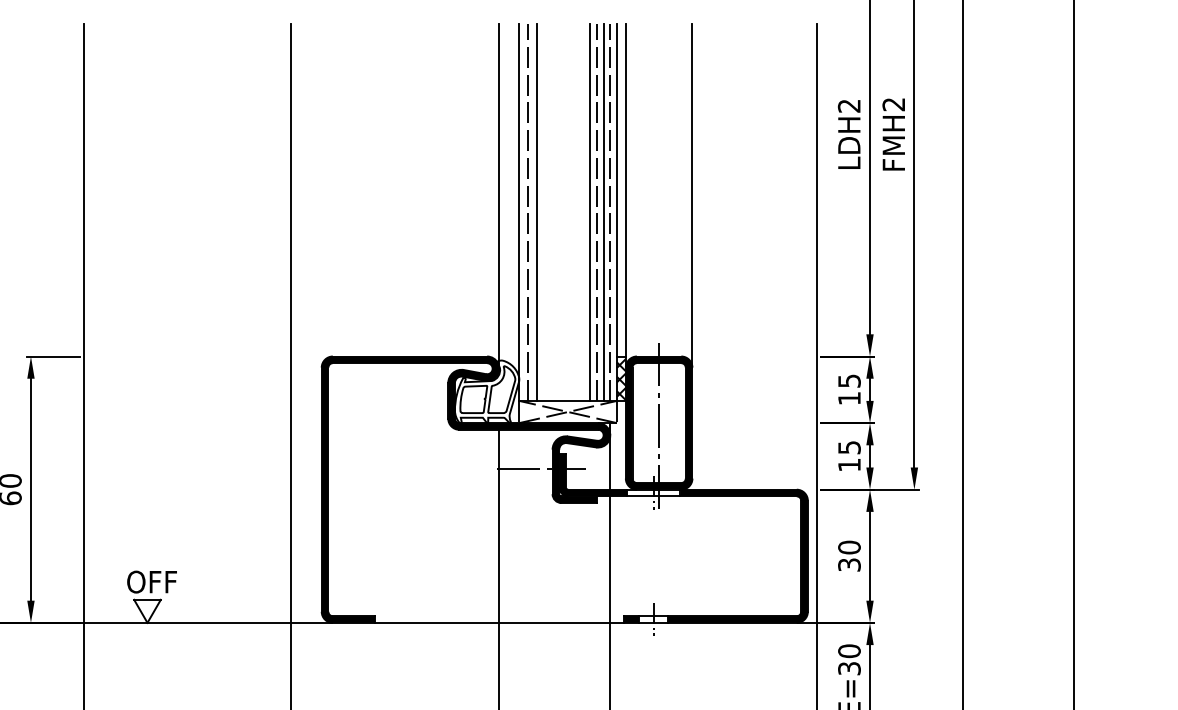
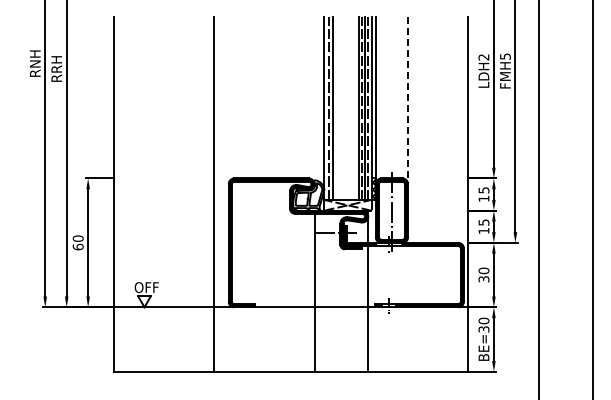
text: (893, 104) -> (505, 56), FMH2 -> FMH5
line: (499, 195) -> (314, 100), removed
line: (693, 197) -> (408, 101), solid -> dashed

